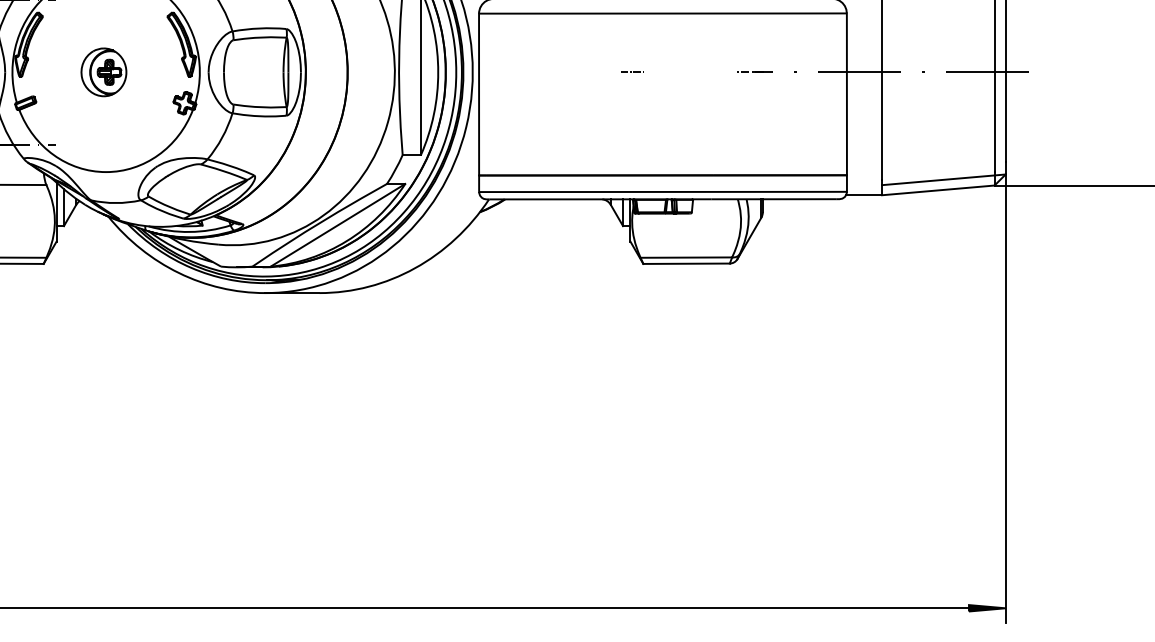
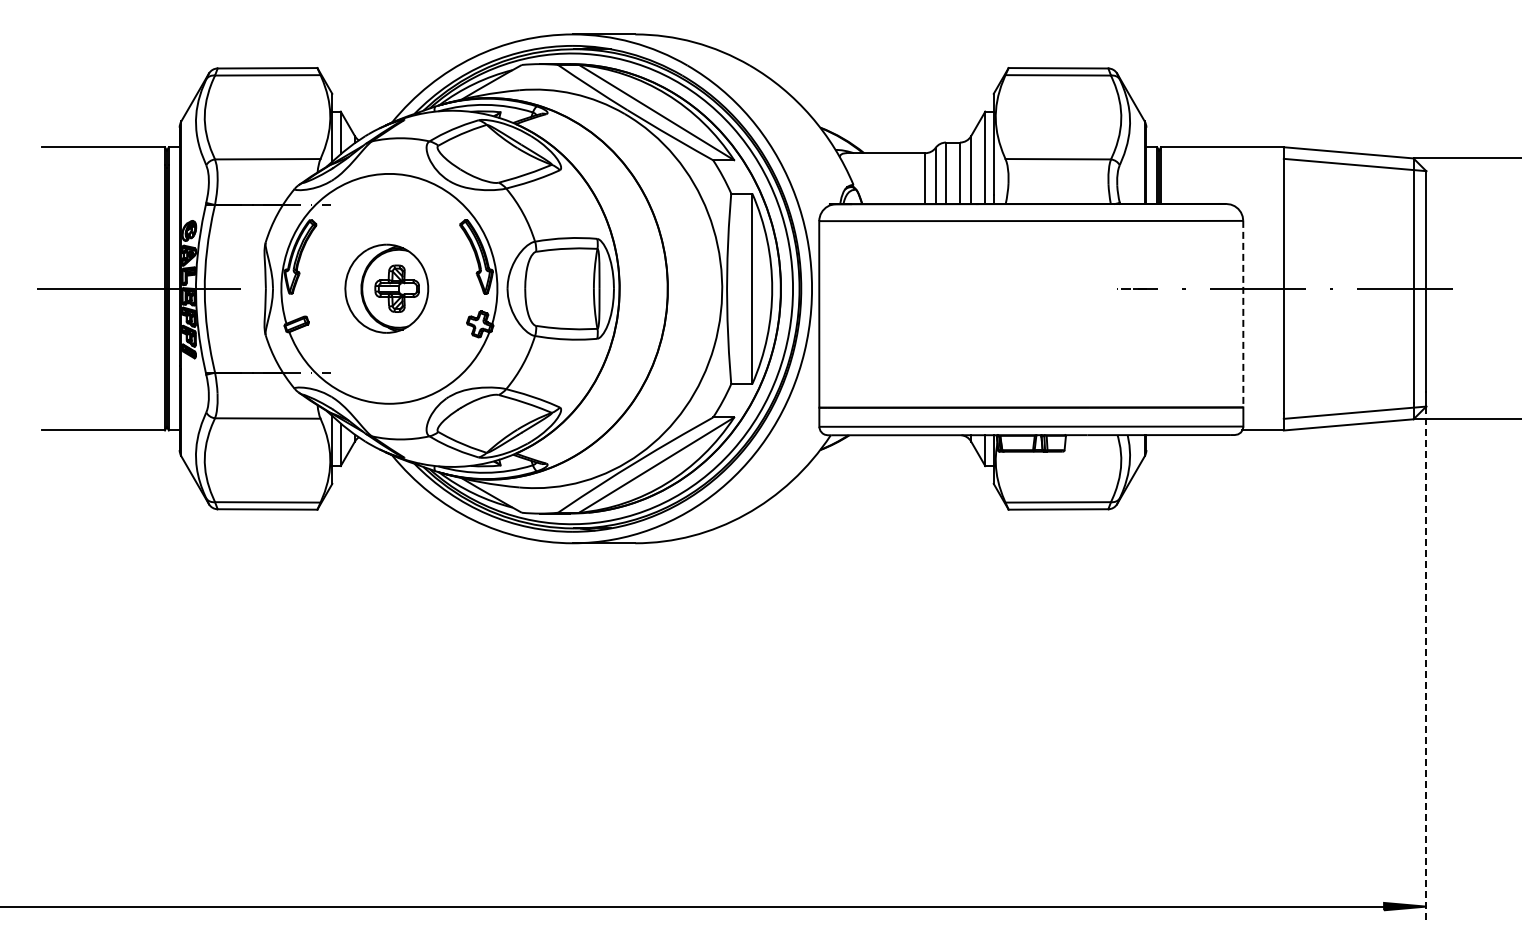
part: (103, 72) -> (386, 288), size x1.6
line: (632, 72) -> (996, 288), removed
line: (847, 94) -> (1243, 314), solid -> dashed
line: (1005, 399) -> (1426, 665), solid -> dashed

